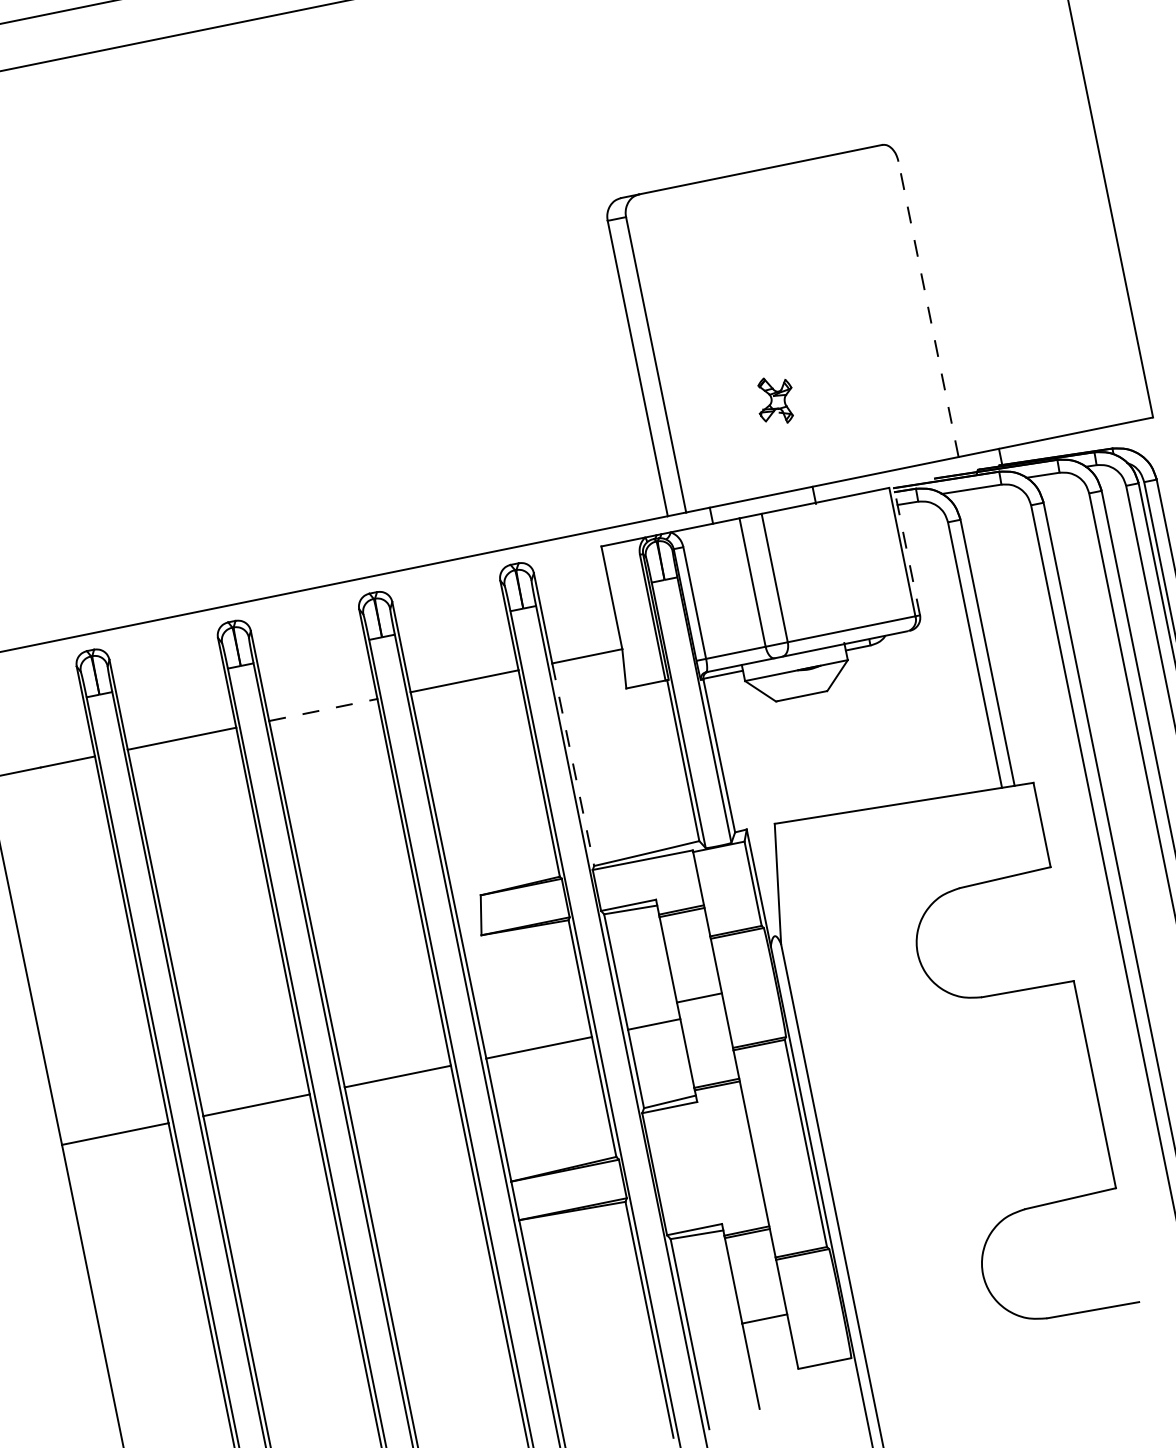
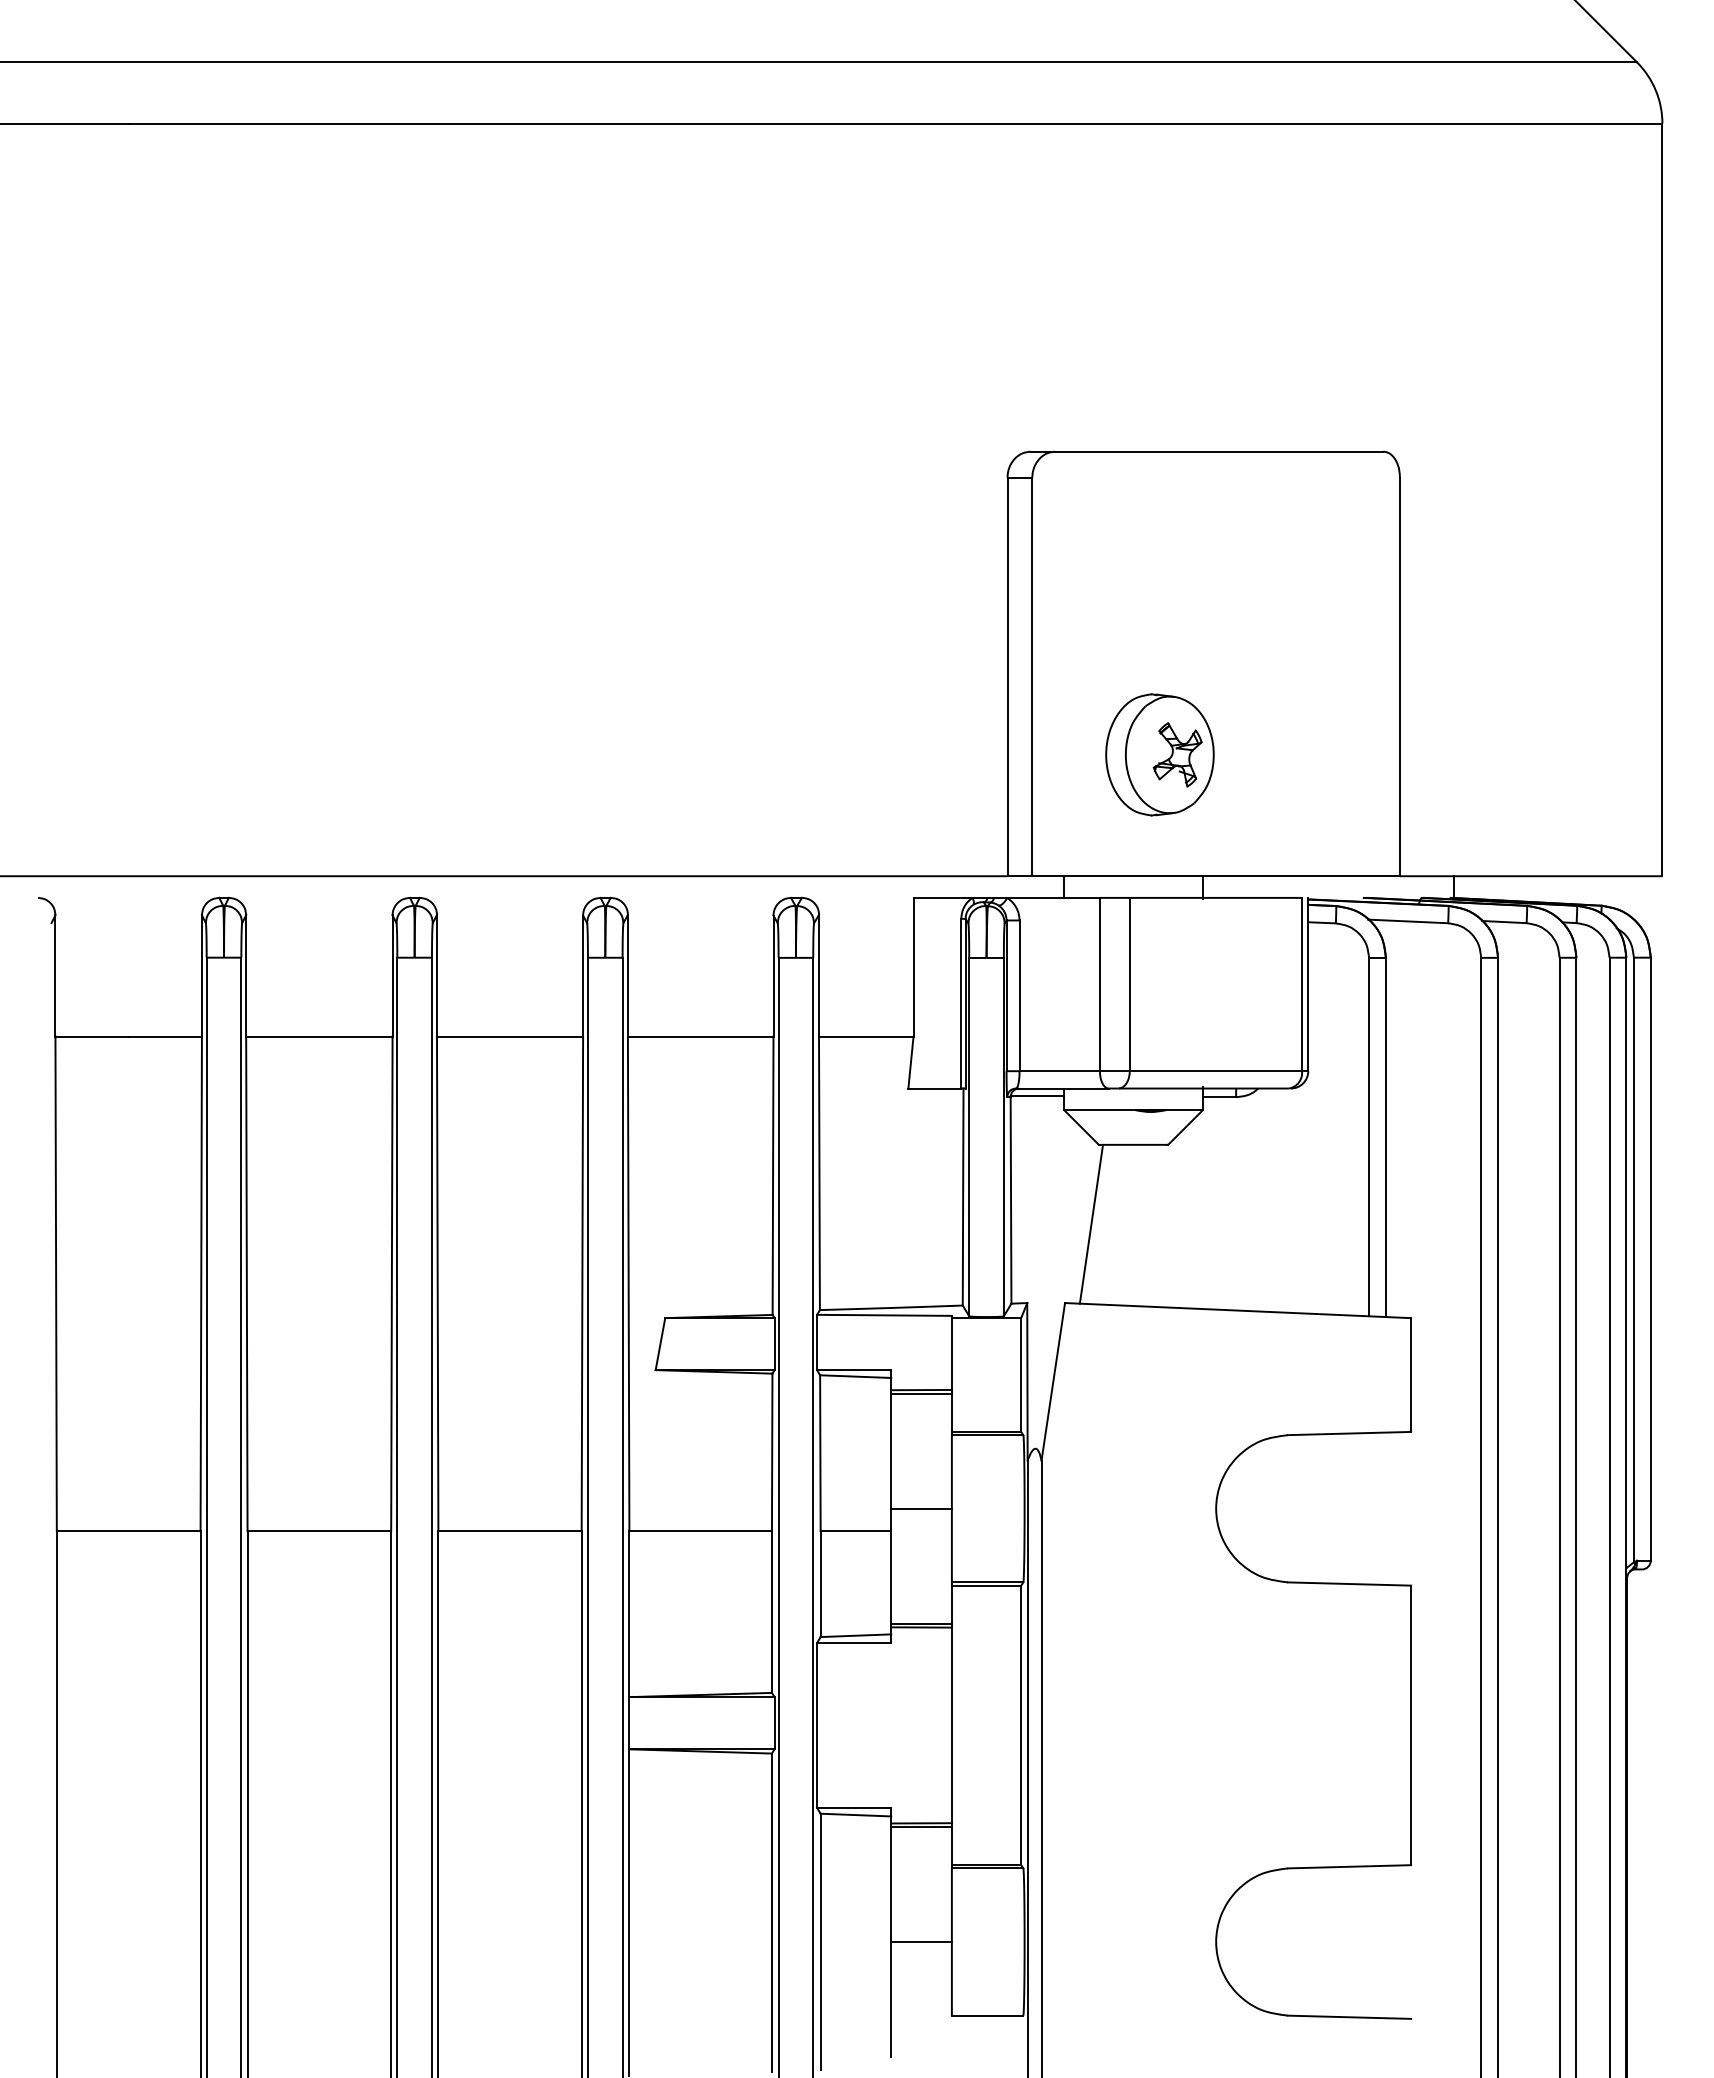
line: (928, 309) -> (1399, 676), dashed -> solid
part: (762, 403) -> (1159, 754), added
line: (907, 551) -> (1308, 984), dashed -> solid
line: (323, 709) -> (510, 1036), dashed -> solid
line: (781, 761) -> (1090, 1224), added
line: (573, 764) -> (819, 1173), dashed -> solid

